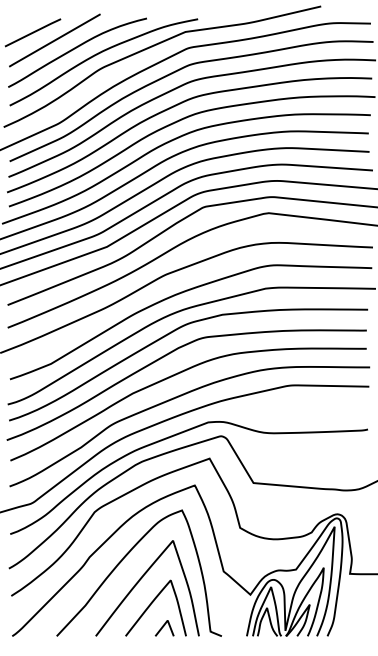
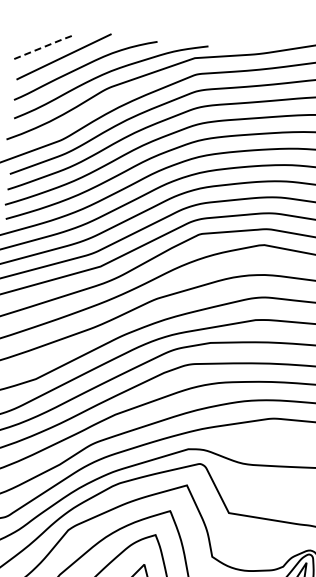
line: (33, 32) -> (43, 47), solid -> dashed

